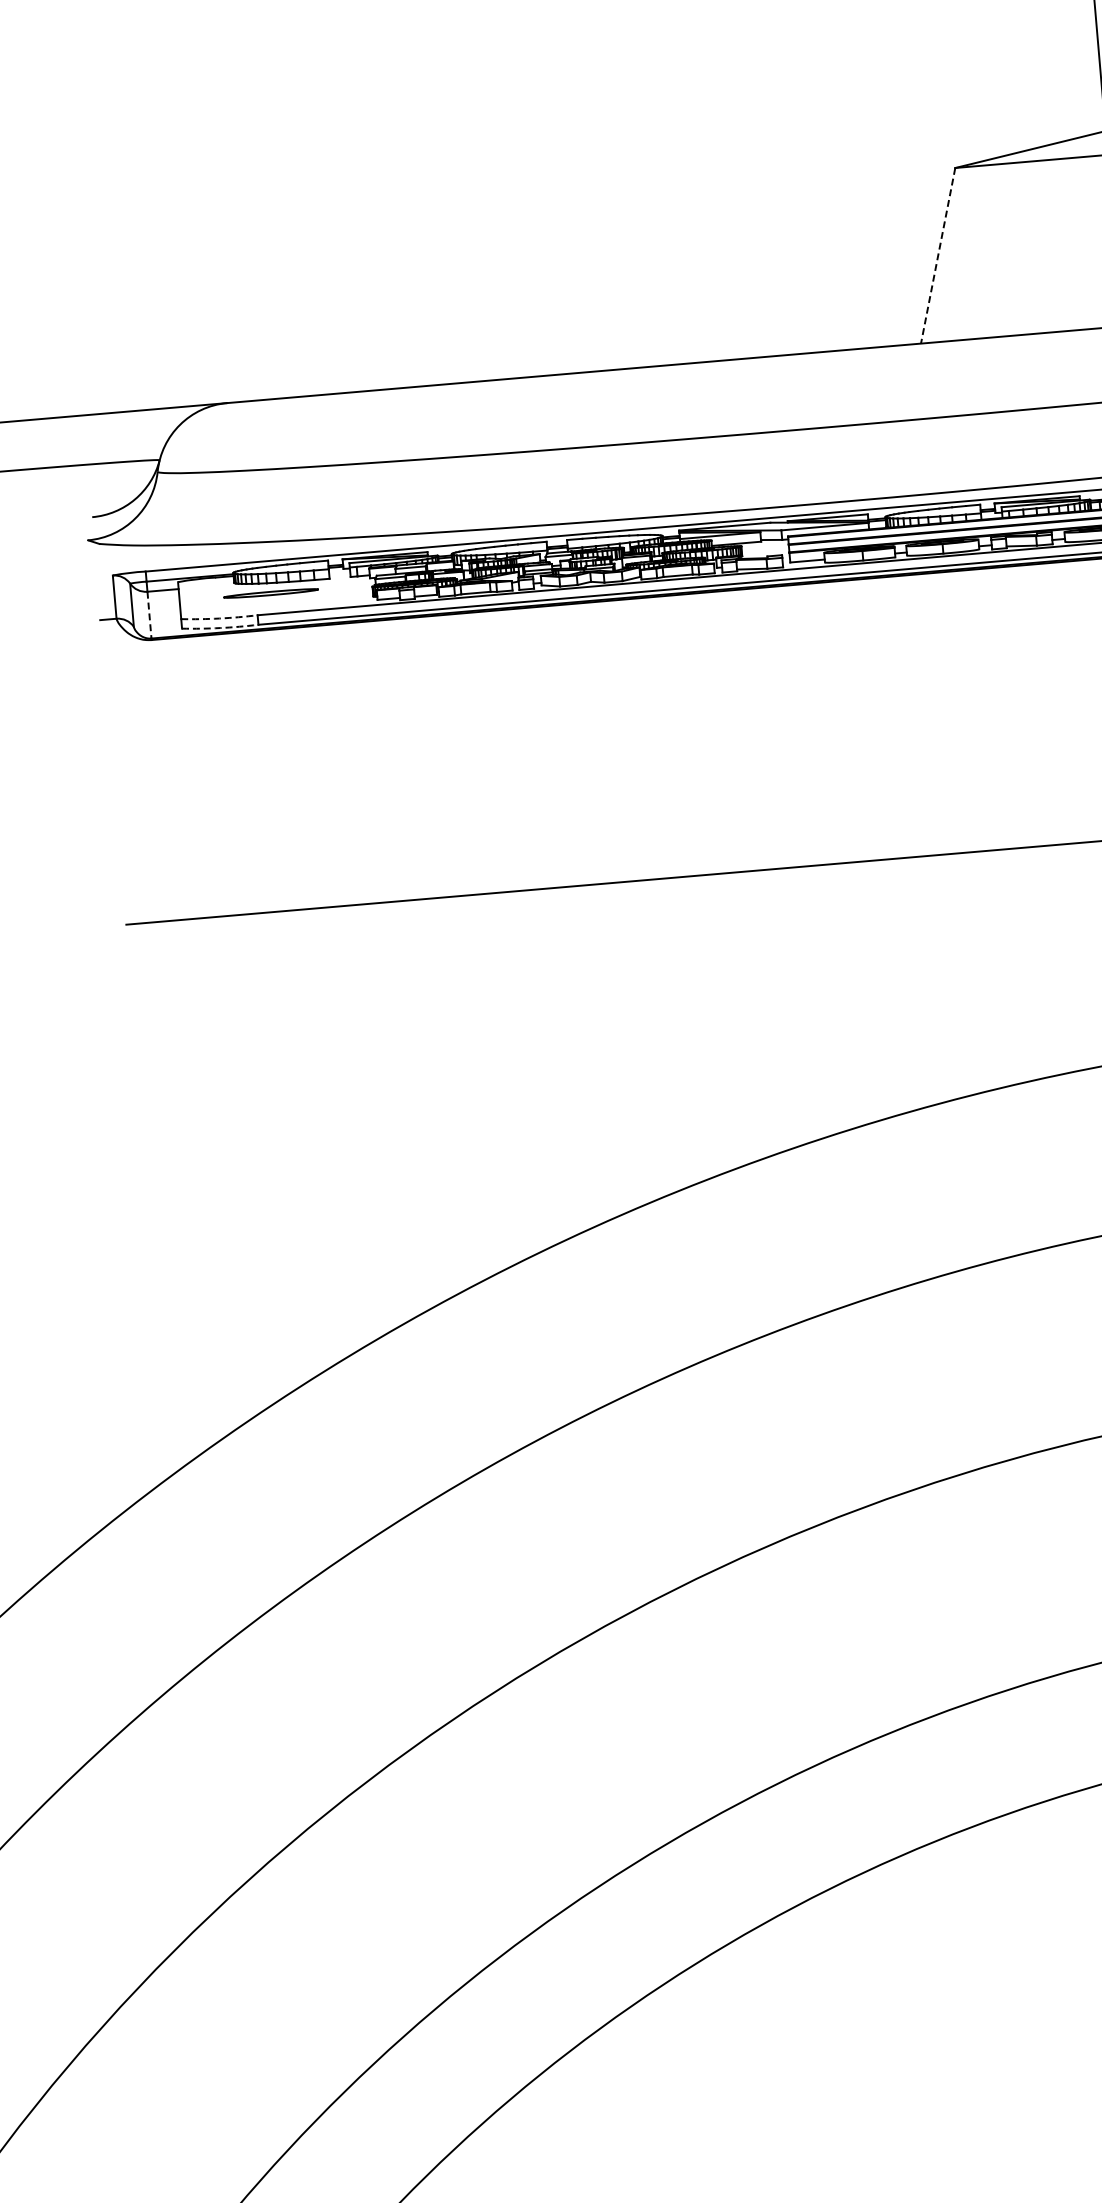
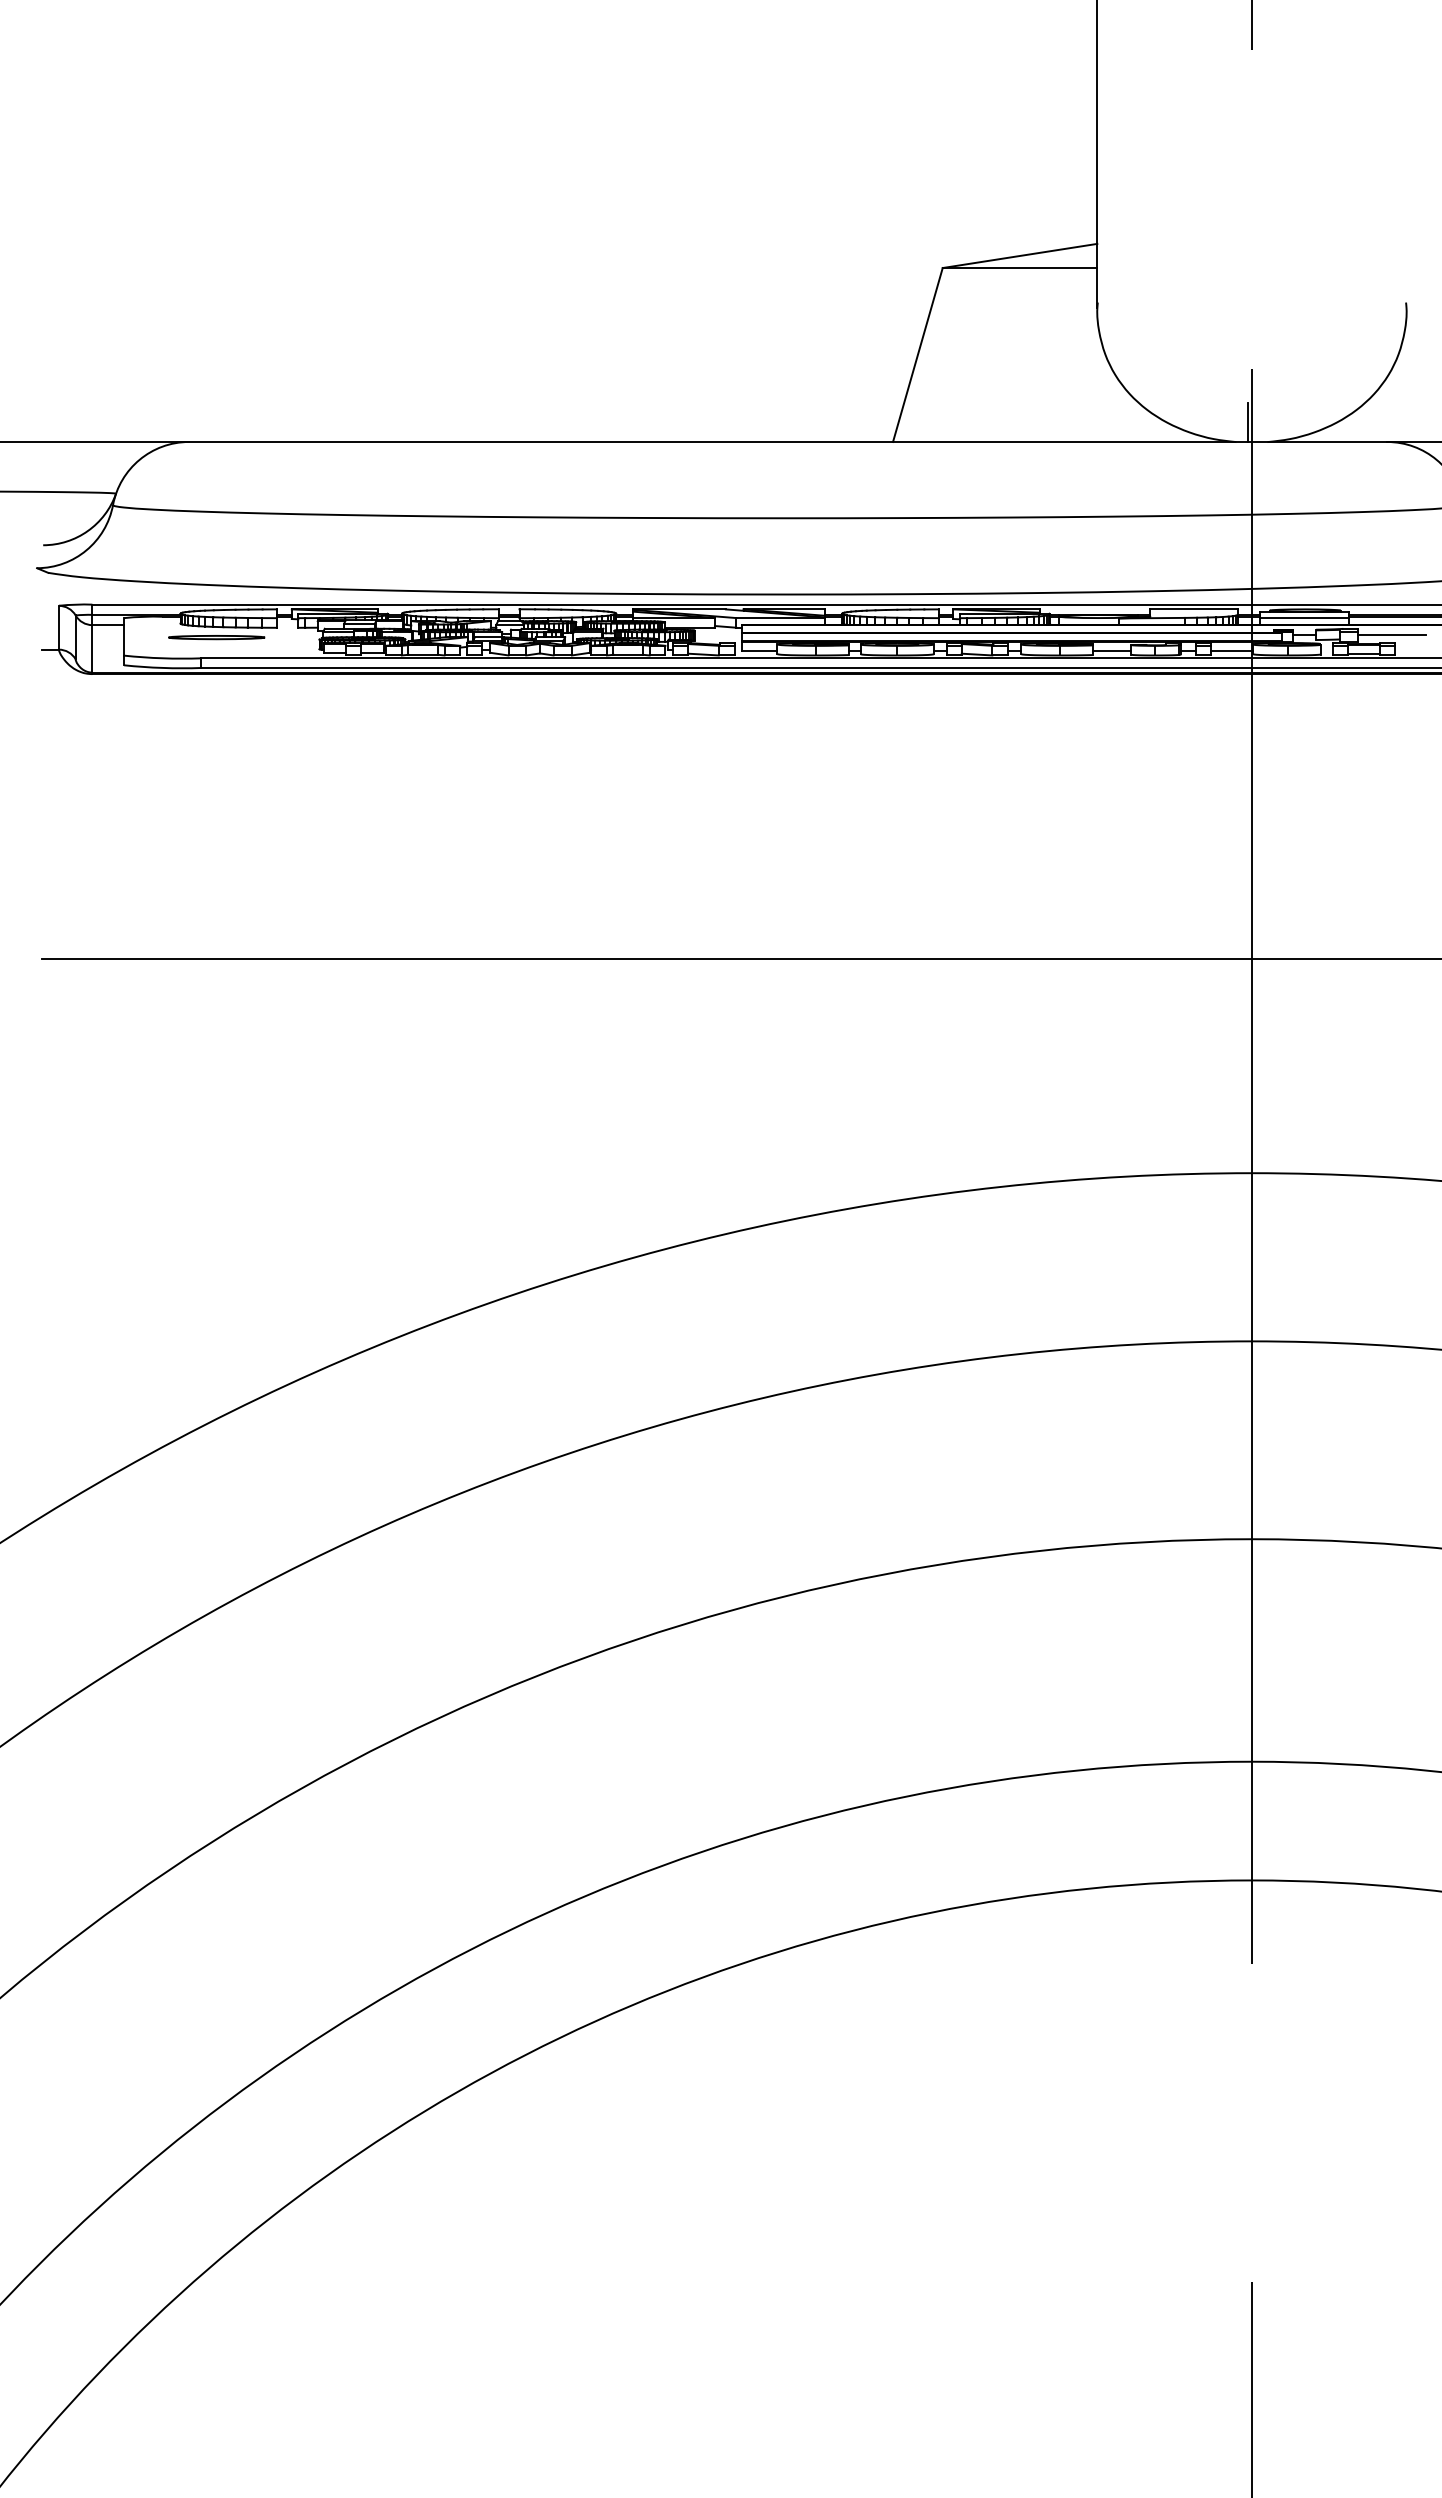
line: (937, 256) -> (917, 355), dashed -> solid
line: (149, 614) -> (92, 648), dashed -> solid
arc: (219, 618) -> (162, 658), dashed -> solid
arc: (220, 627) -> (162, 667), dashed -> solid

